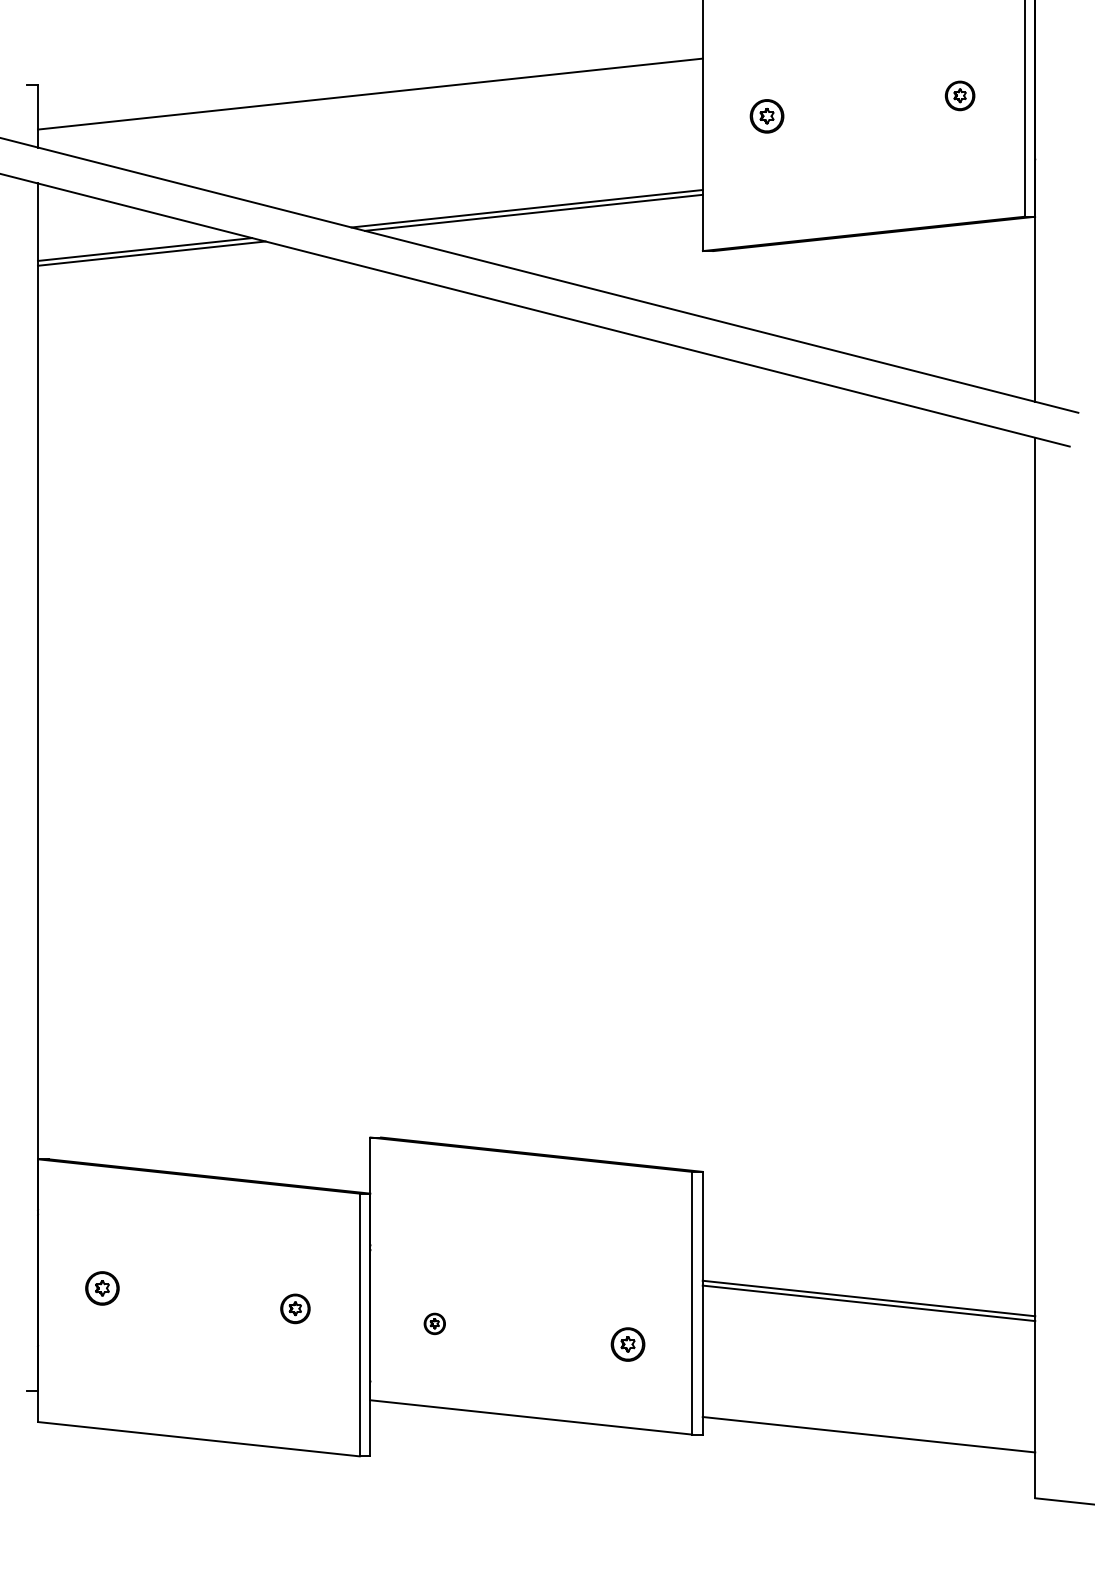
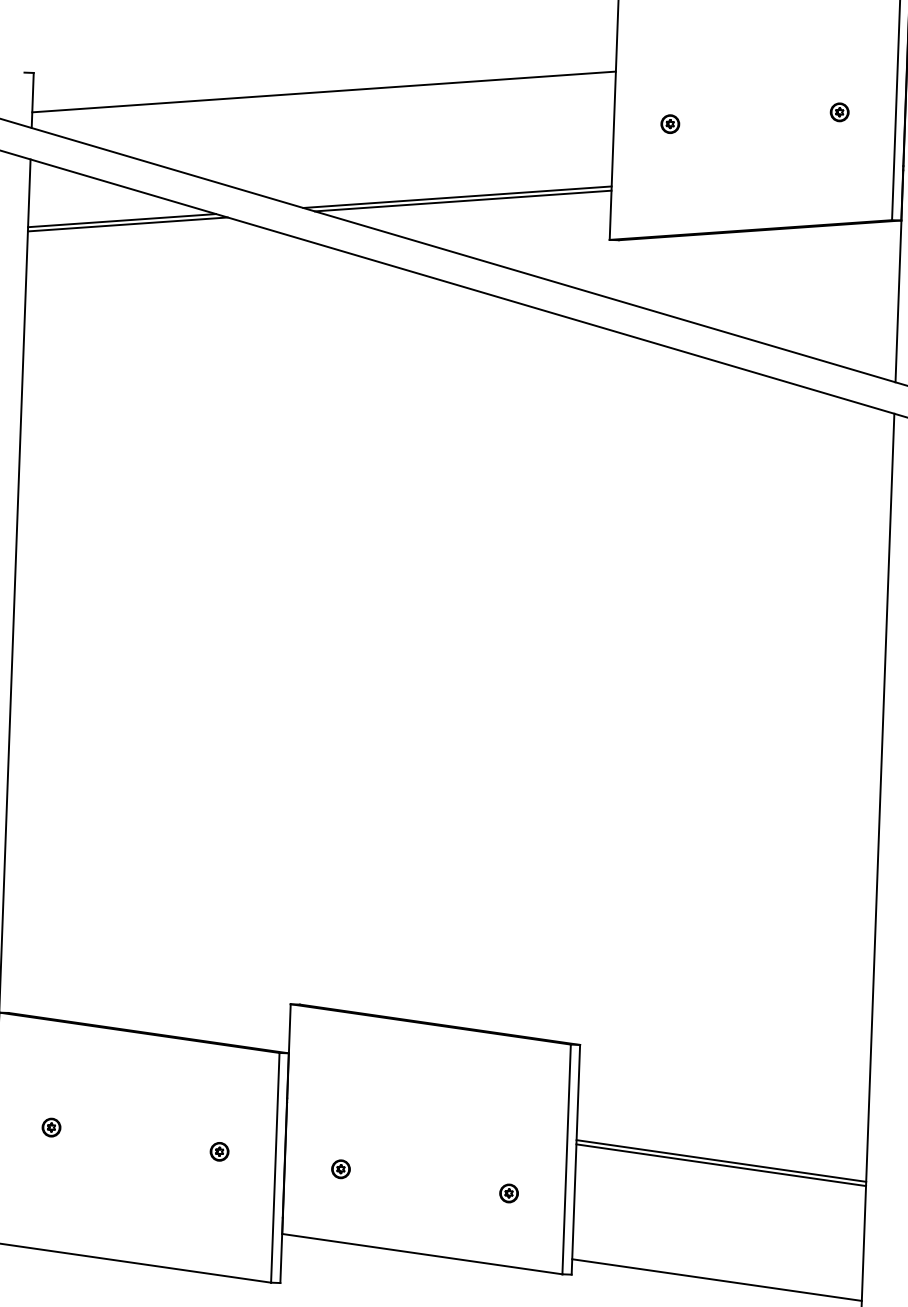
part: (960, 95) -> (839, 112), size x0.71
part: (767, 116) -> (670, 124), size x0.62
part: (102, 1288) -> (51, 1127), size x0.62
part: (295, 1309) -> (219, 1152), size x0.71
part: (627, 1344) -> (508, 1193), size x0.62

